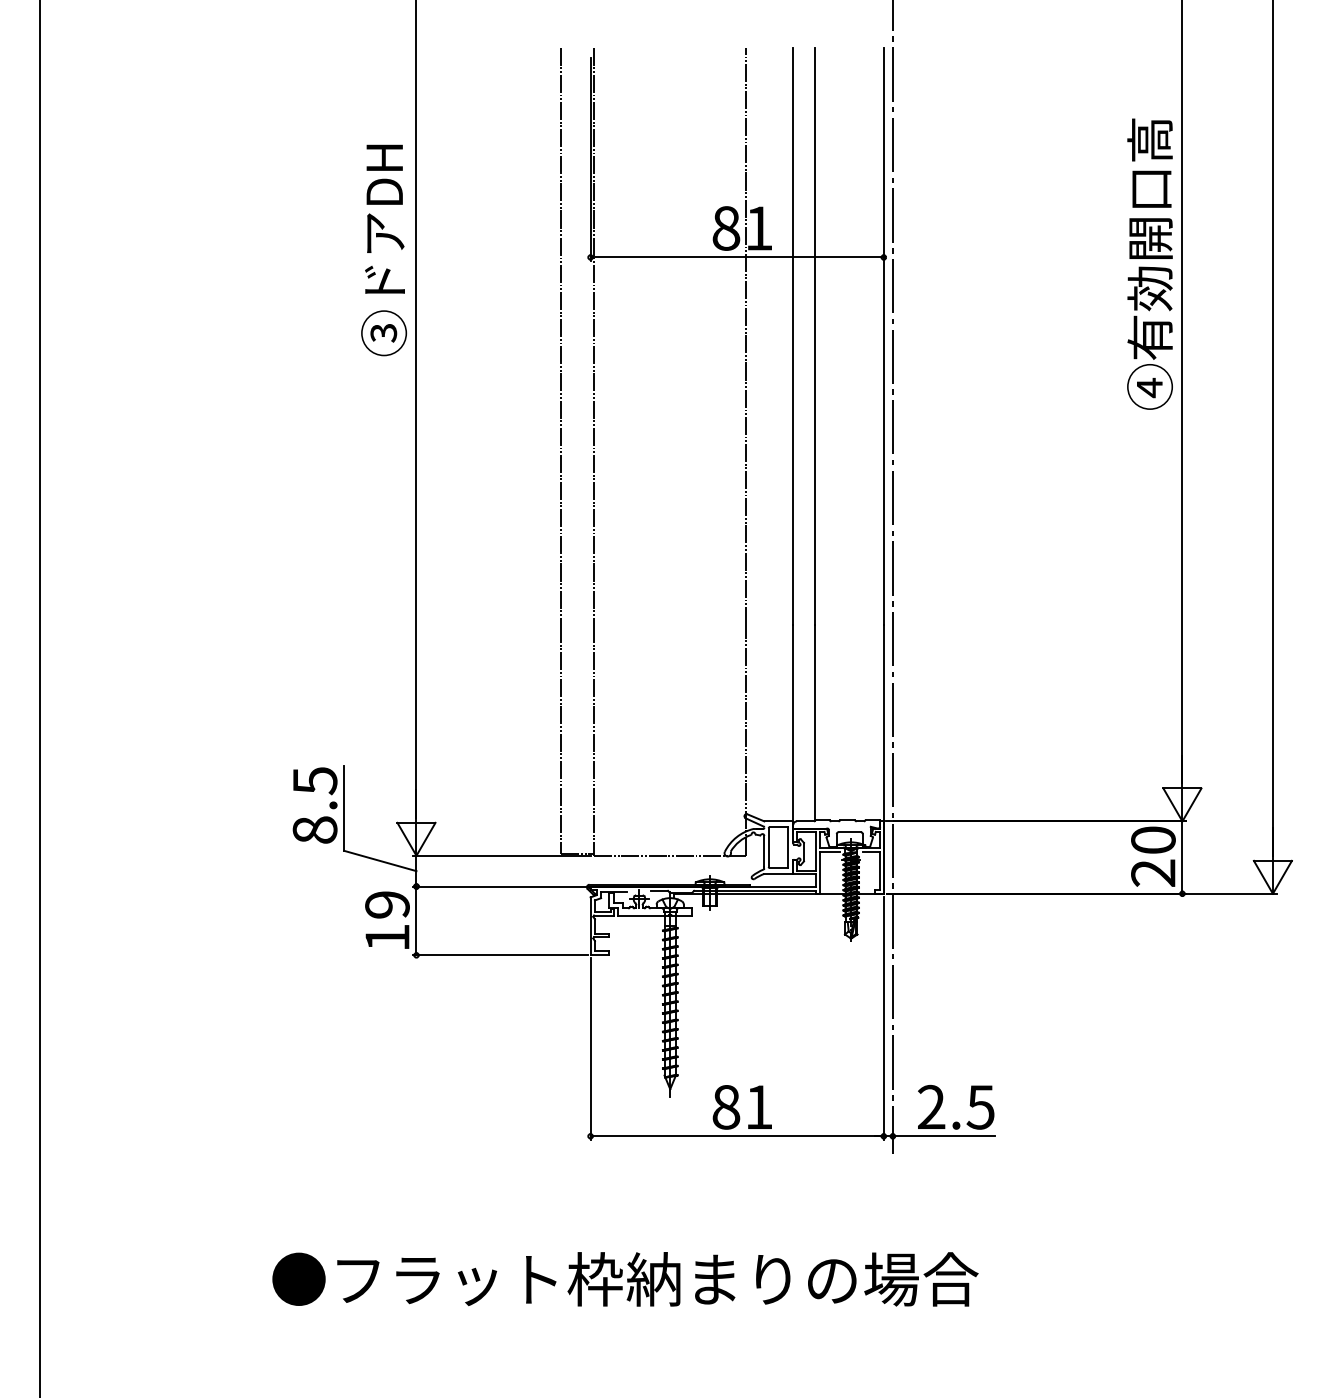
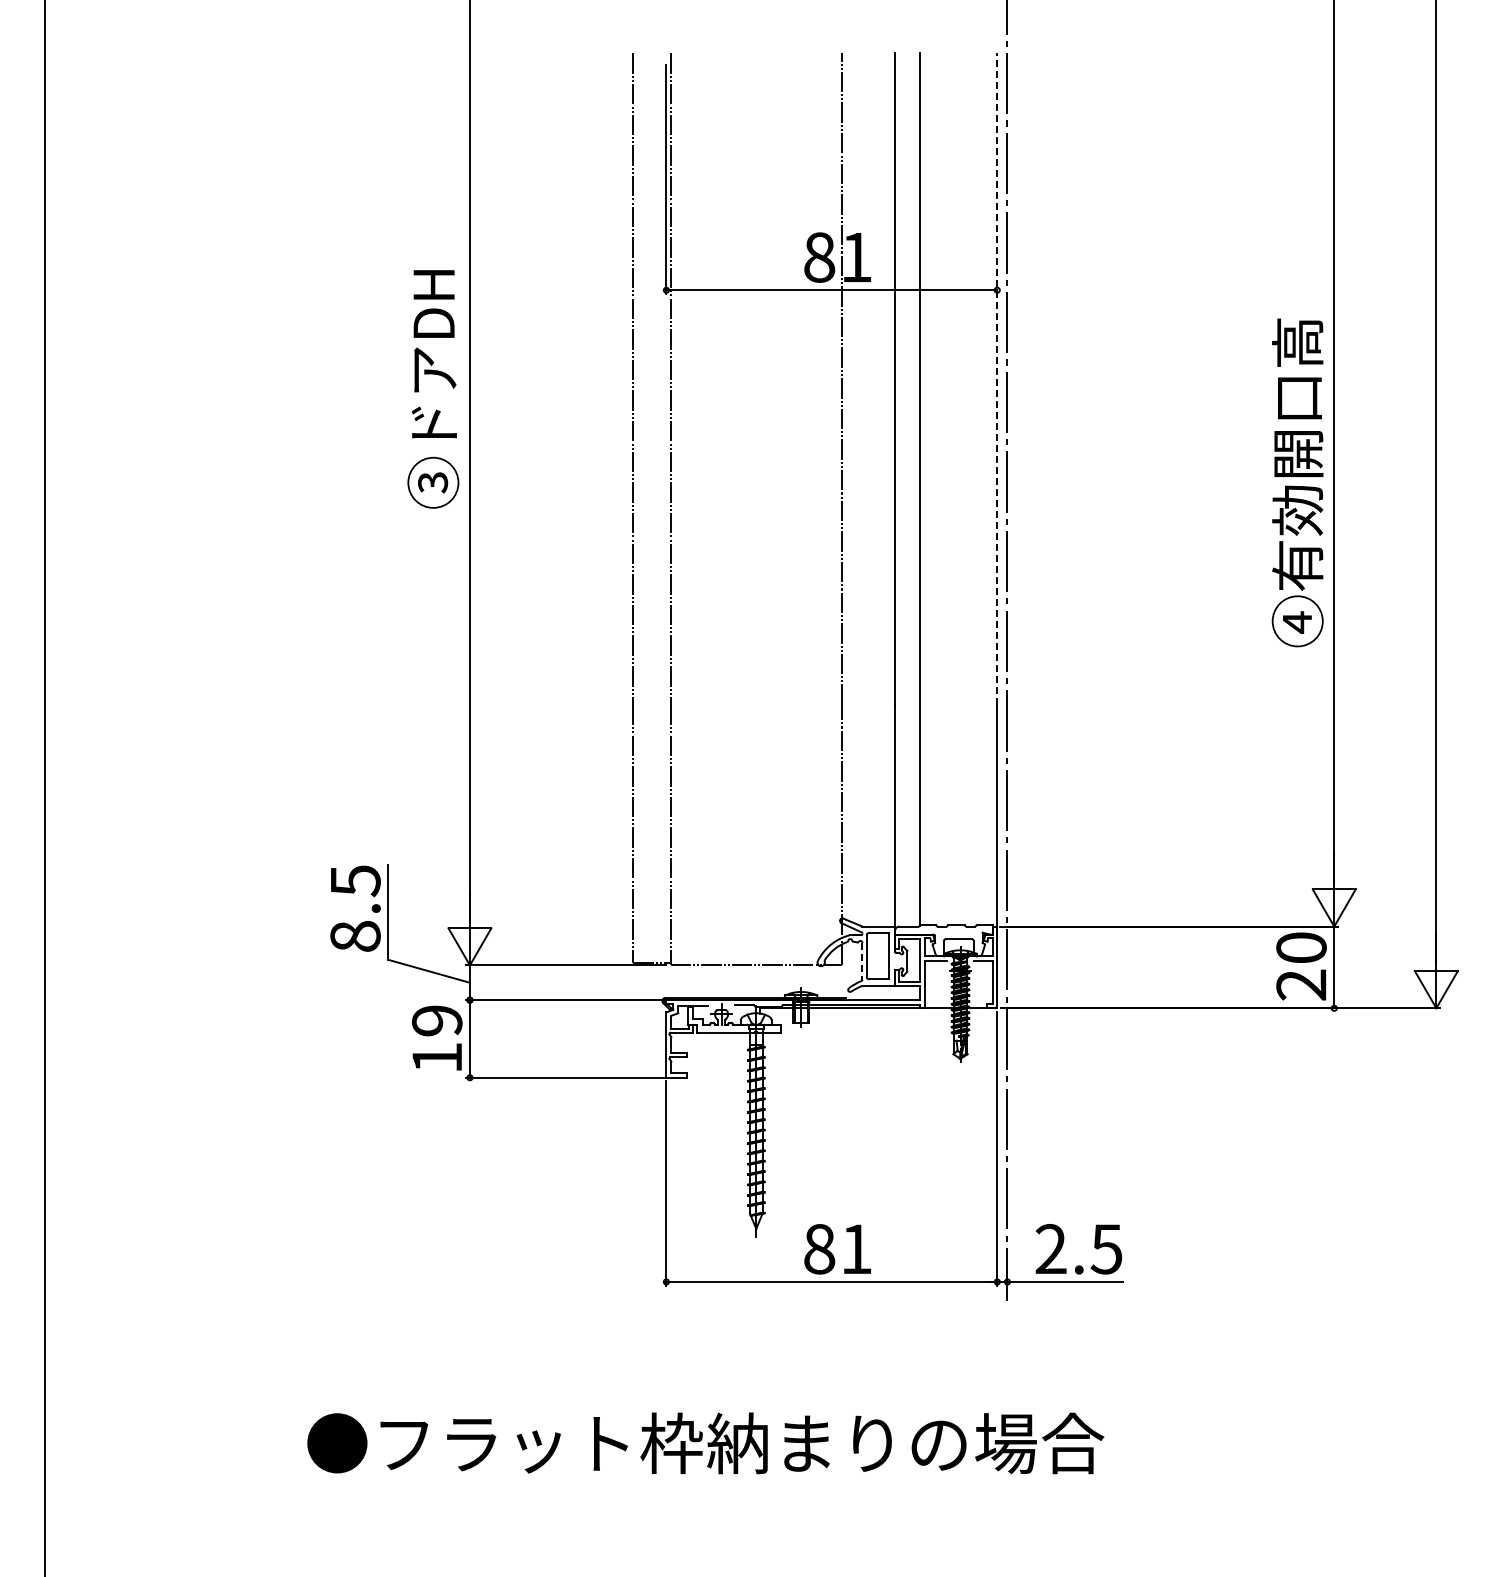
text: (384, 250) -> (433, 389), moved
text: (1149, 263) -> (1297, 482), moved
line: (884, 336) -> (997, 379), solid -> dashed
line: (764, 851) -> (862, 960), solid -> dashed

